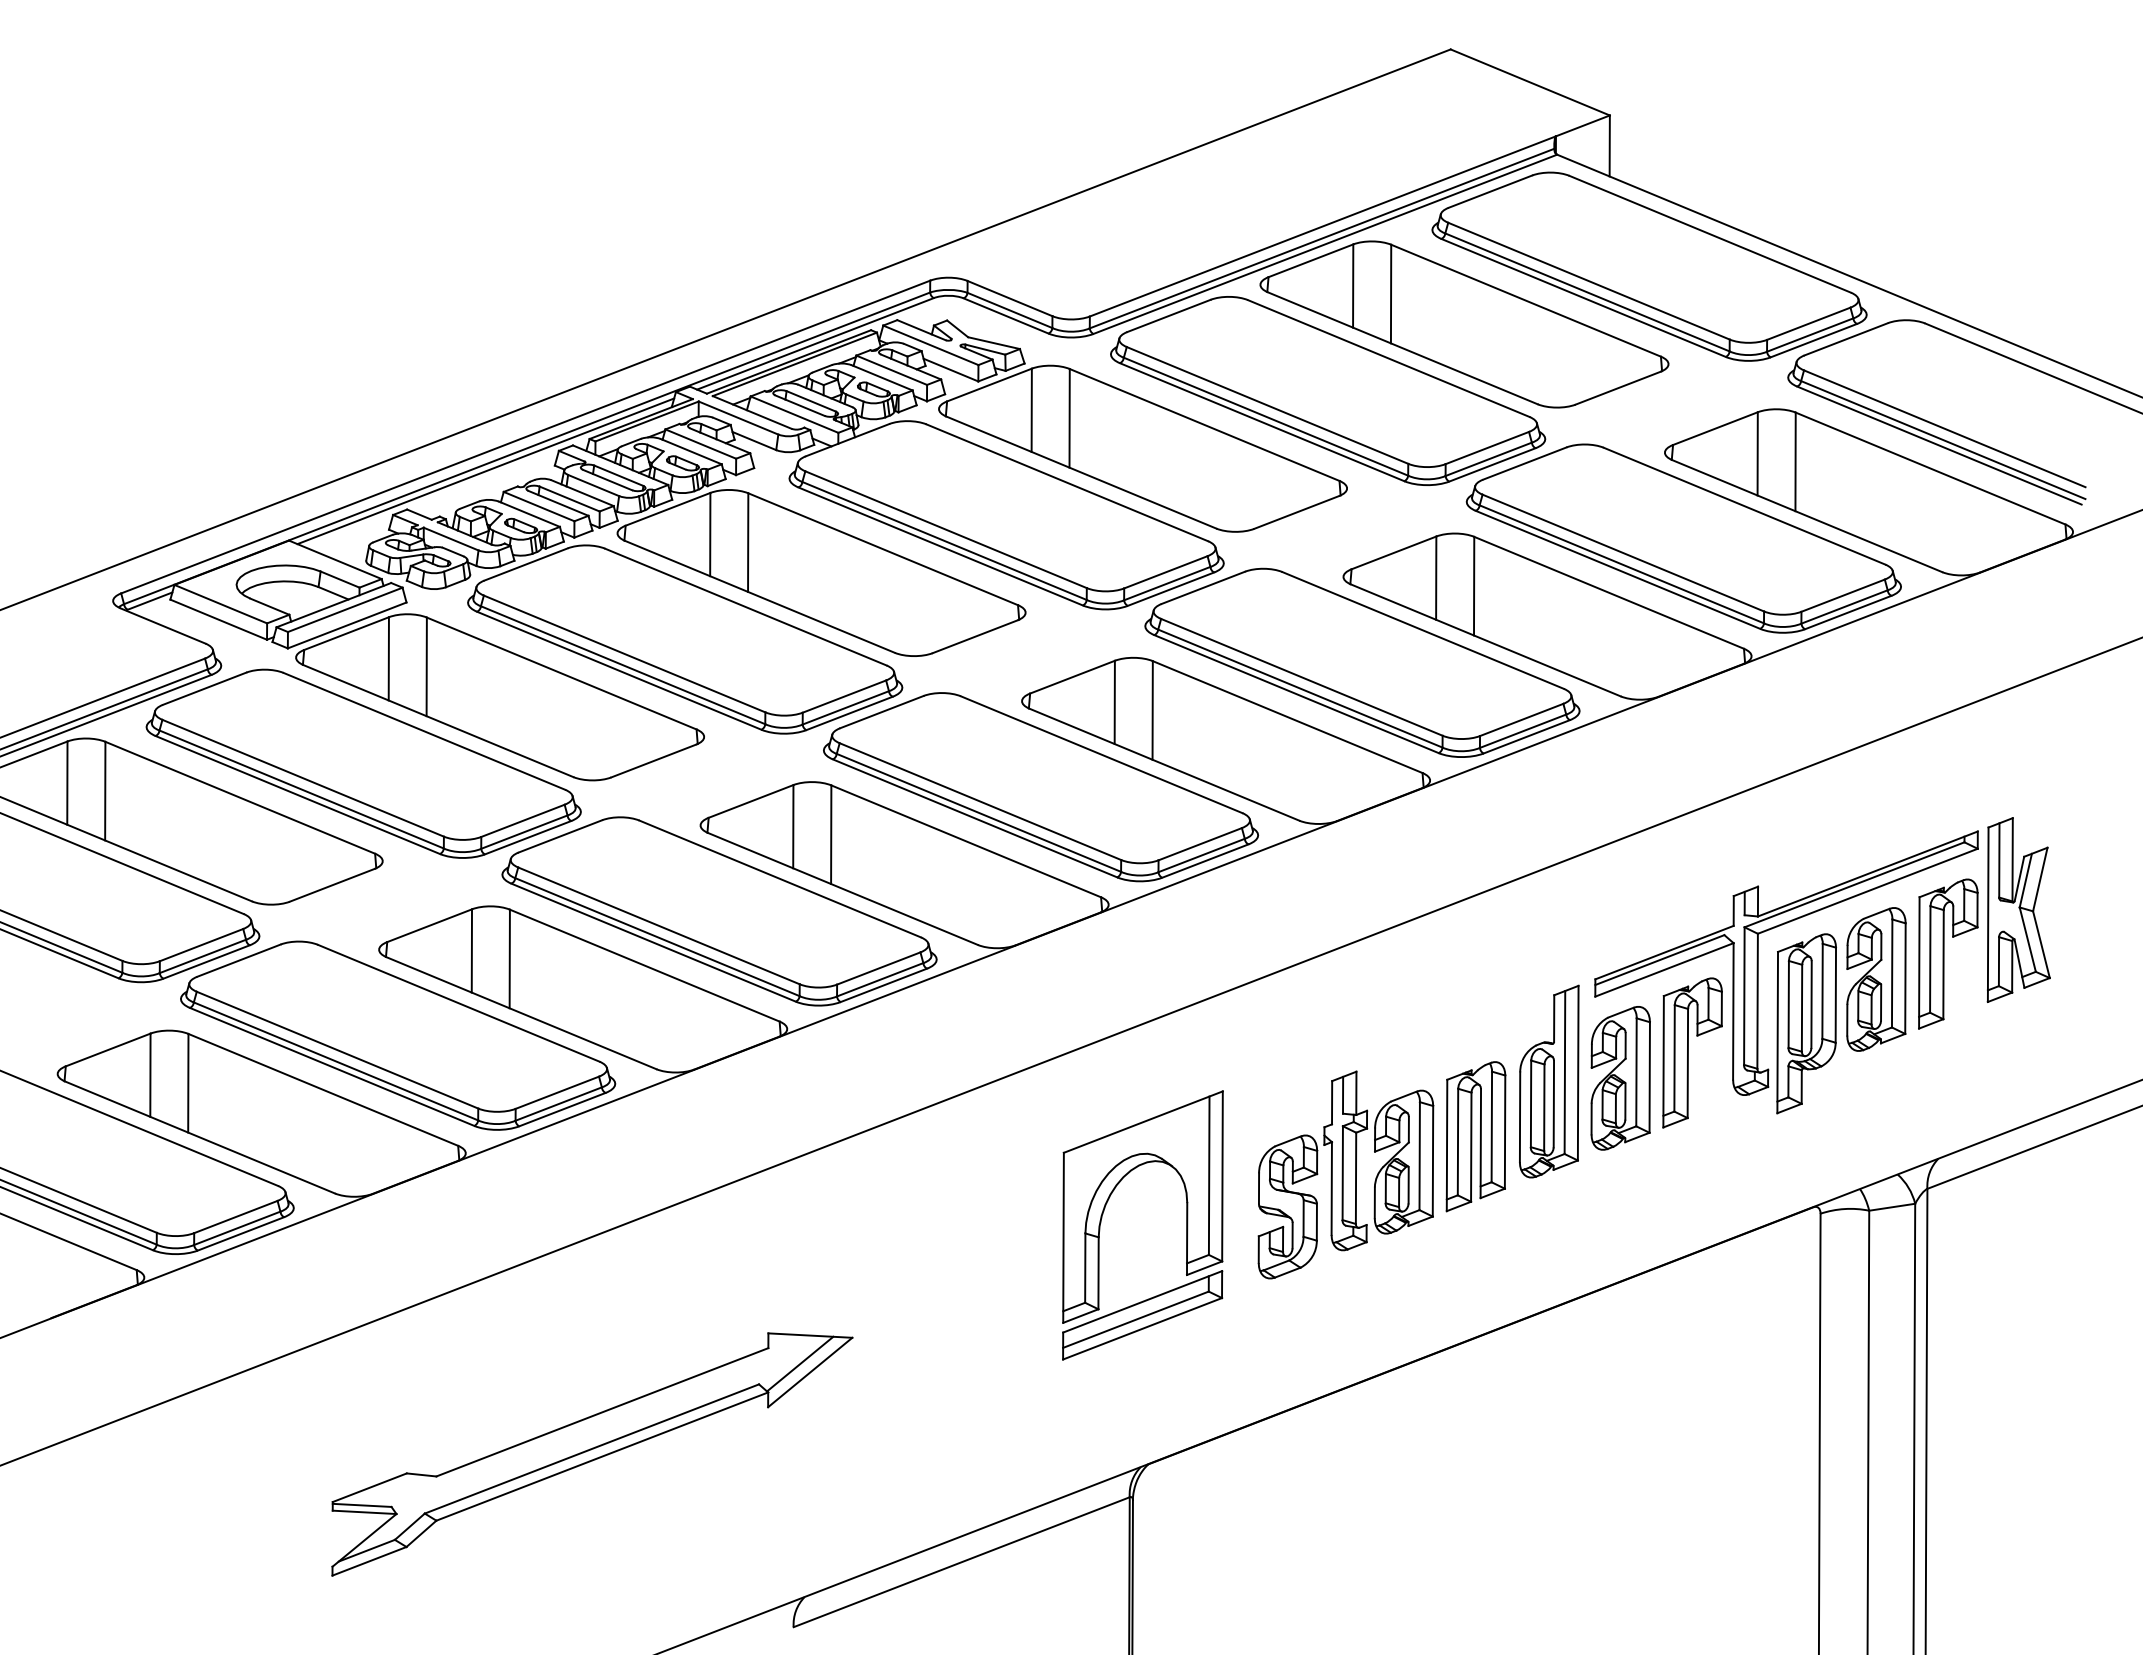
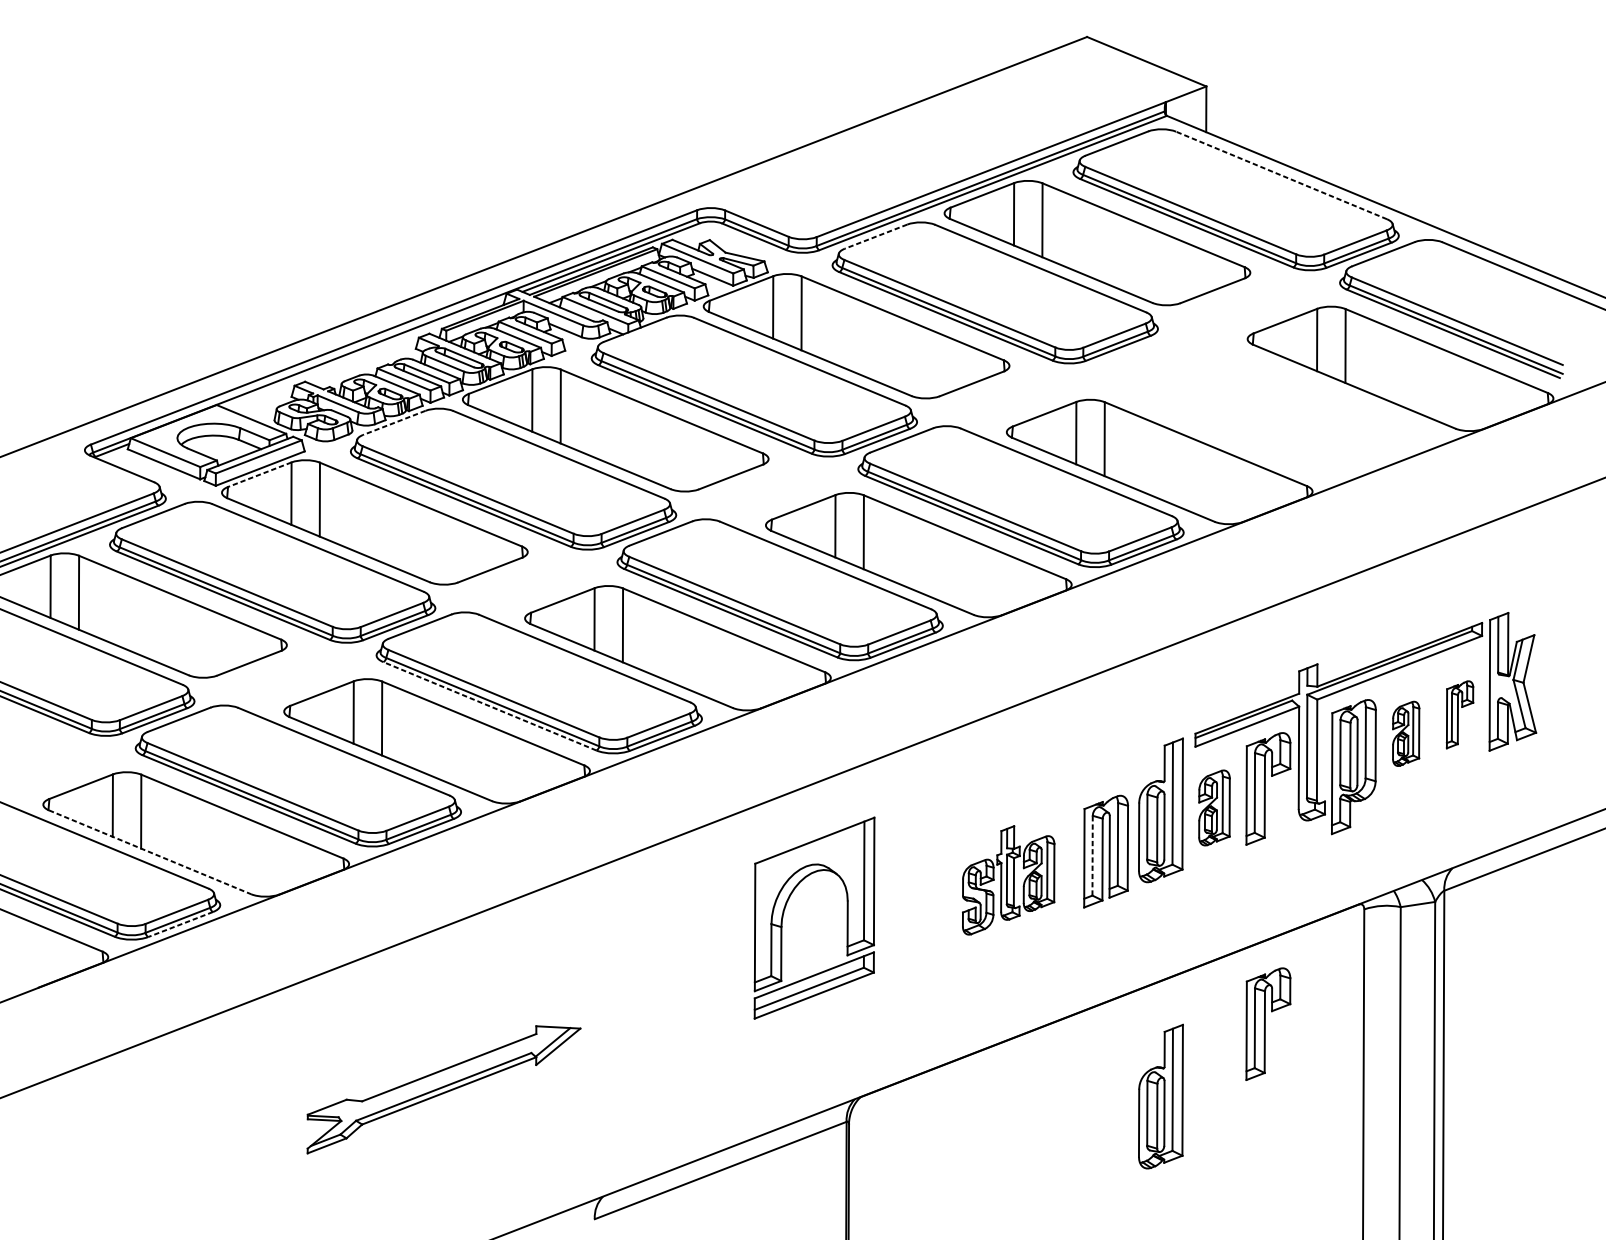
line: (1709, 234) -> (1281, 175), solid -> dashed
line: (1168, 315) -> (875, 236), solid -> dashed
line: (485, 471) -> (363, 353), removed
part: (1683, 538) -> (1261, 403), removed
line: (526, 564) -> (394, 422), solid -> dashed
line: (346, 633) -> (259, 474), solid -> dashed
line: (653, 942) -> (489, 706), solid -> dashed
part: (1948, 953) -> (1460, 714), size x0.6
part: (1876, 979) -> (1406, 733), size x0.6
part: (1620, 1078) -> (1214, 808), size x0.7
line: (200, 1137) -> (150, 852), solid -> dashed
line: (1458, 1141) -> (1092, 855), solid -> dashed
part: (1345, 1174) -> (1008, 880), size x0.7
part: (1104, 1211) -> (785, 907), moved
line: (240, 1234) -> (180, 924), solid -> dashed
part: (1692, 1366) -> (1268, 1023), added
part: (592, 1454) -> (444, 1089), size x0.7
part: (1549, 1463) -> (1161, 1096), added

